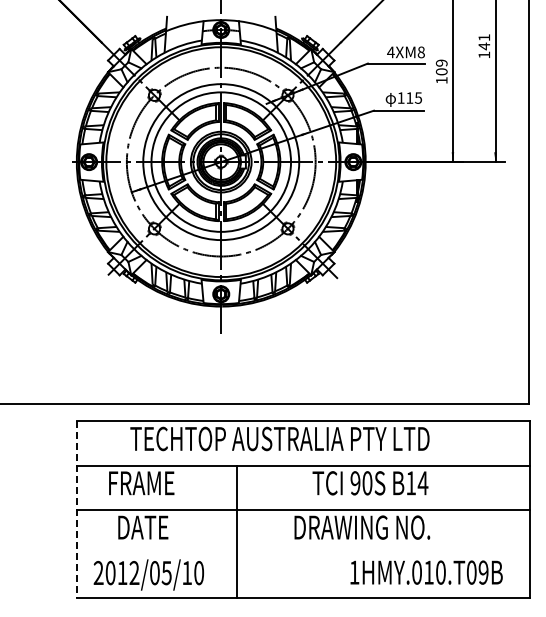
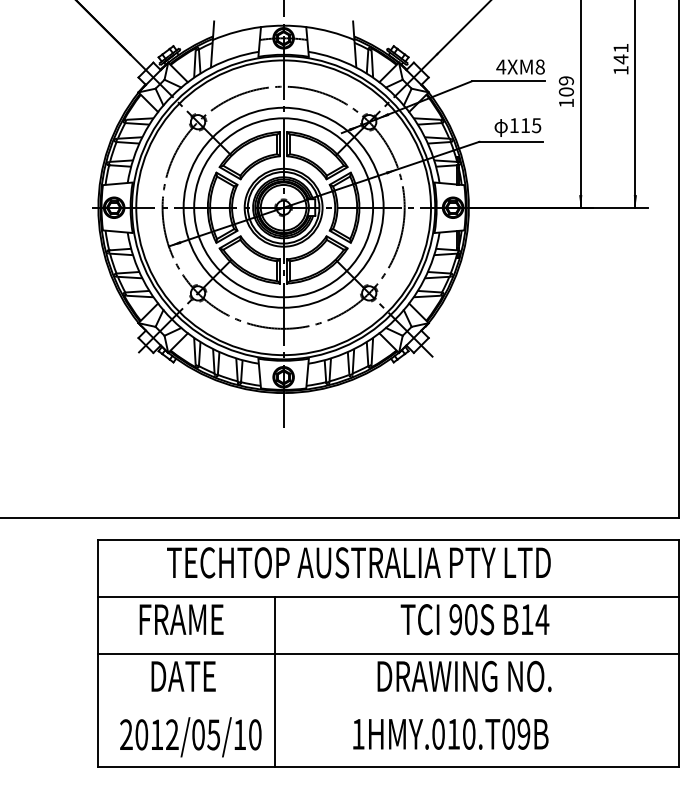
line: (76, 509) -> (97, 653), dashed -> solid
line: (237, 531) -> (274, 681), moved
text: (426, 572) -> (450, 734), moved

